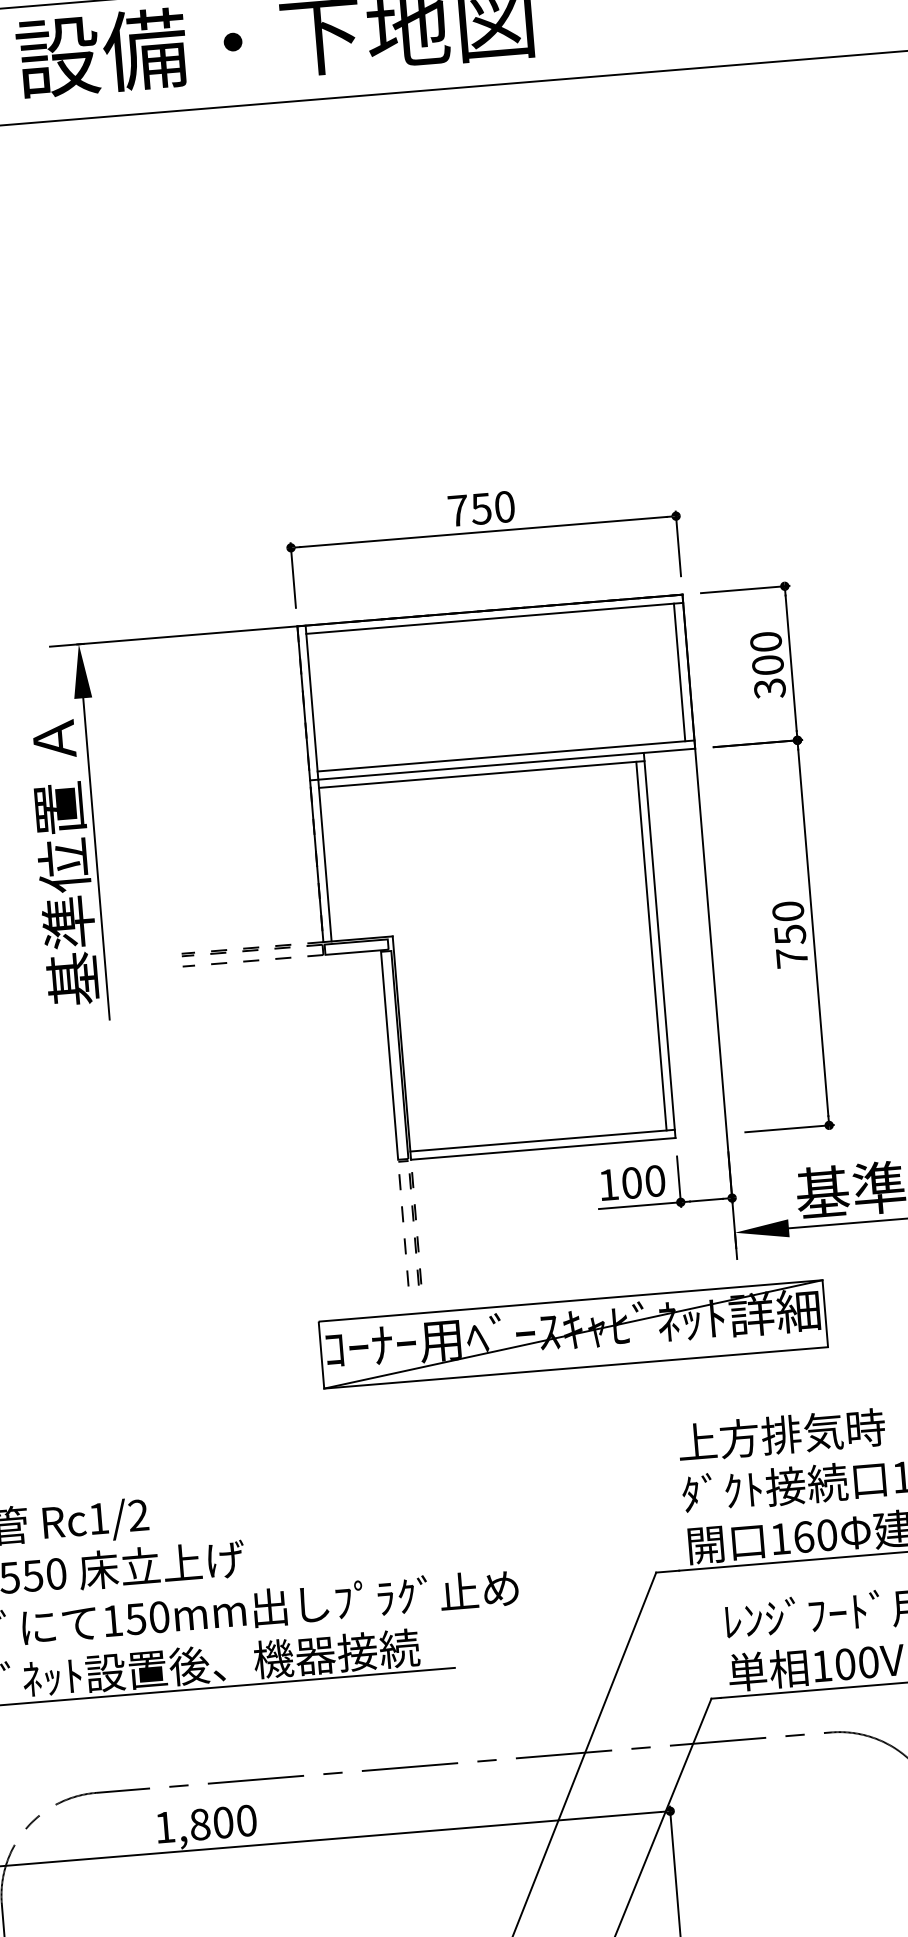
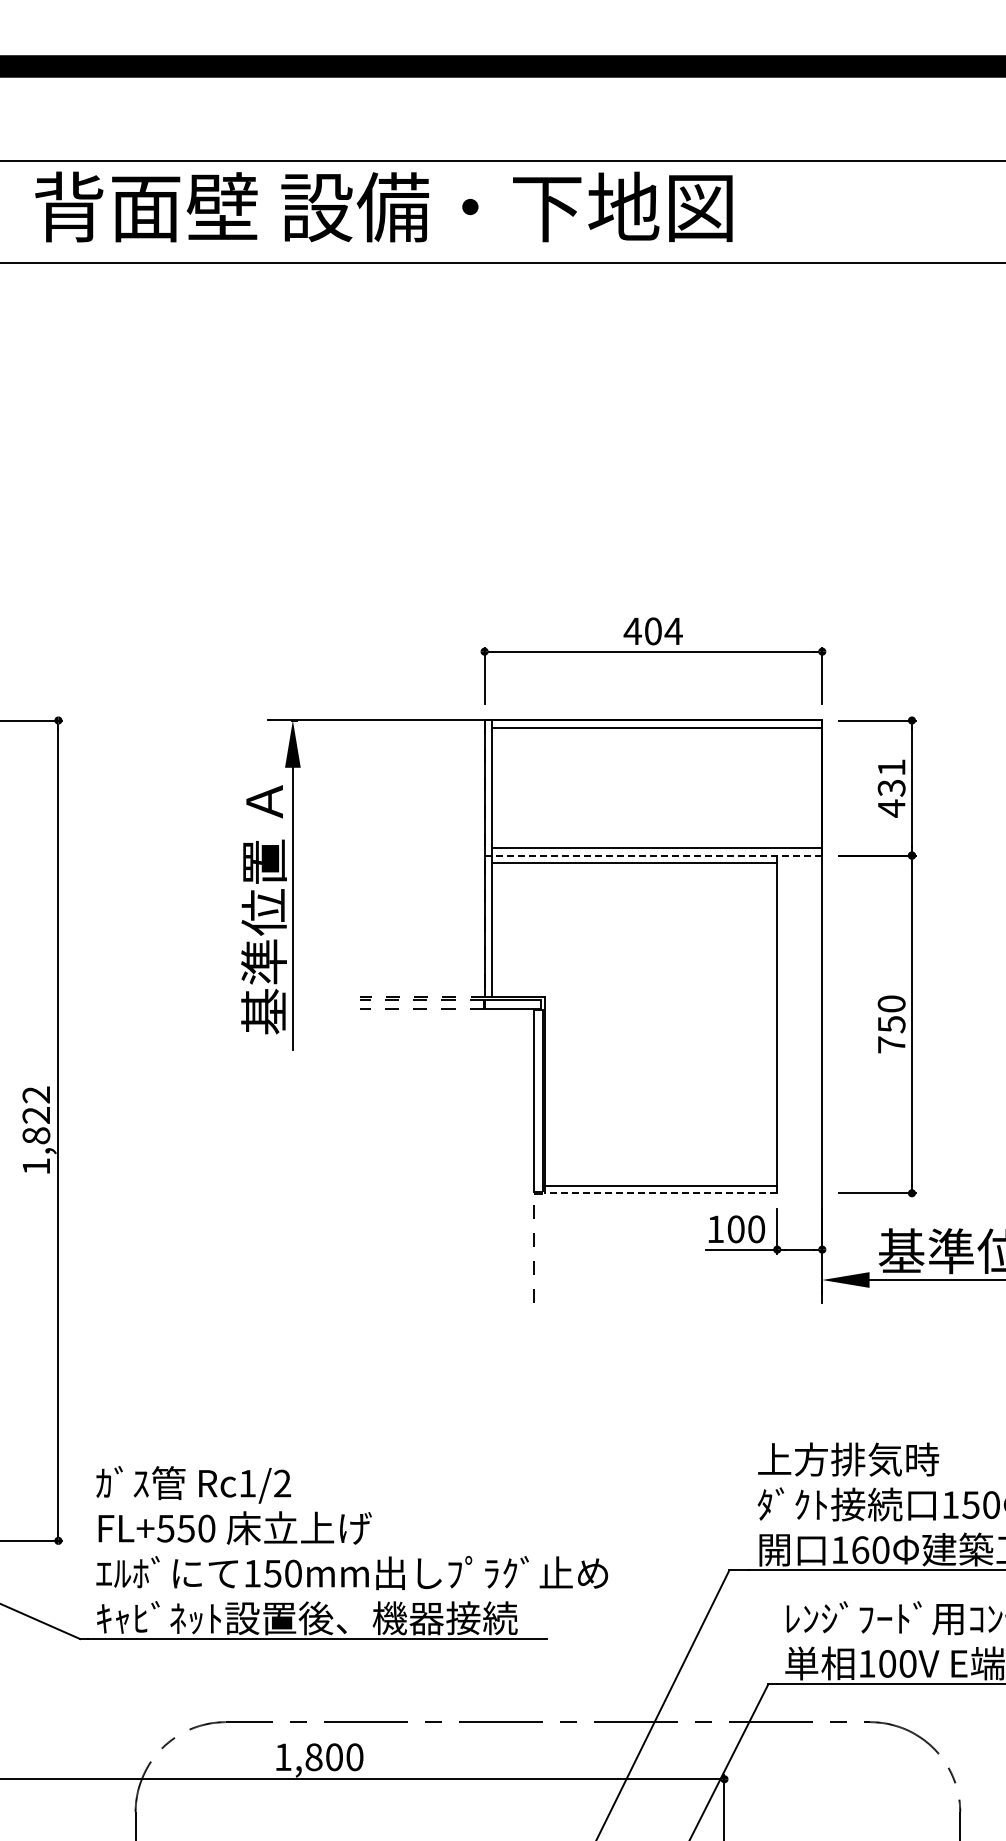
text: (480, 509) -> (652, 631), 750 -> 404
text: (767, 665) -> (891, 788), 300 -> 431
line: (679, 671) -> (814, 787), removed
line: (502, 764) -> (653, 855), solid -> dashed
line: (651, 946) -> (770, 1024), removed
line: (543, 1149) -> (661, 1193), solid -> dashed
part: (413, 1220) -> (543, 1246), removed
part: (572, 1333) -> (673, 1356), removed

